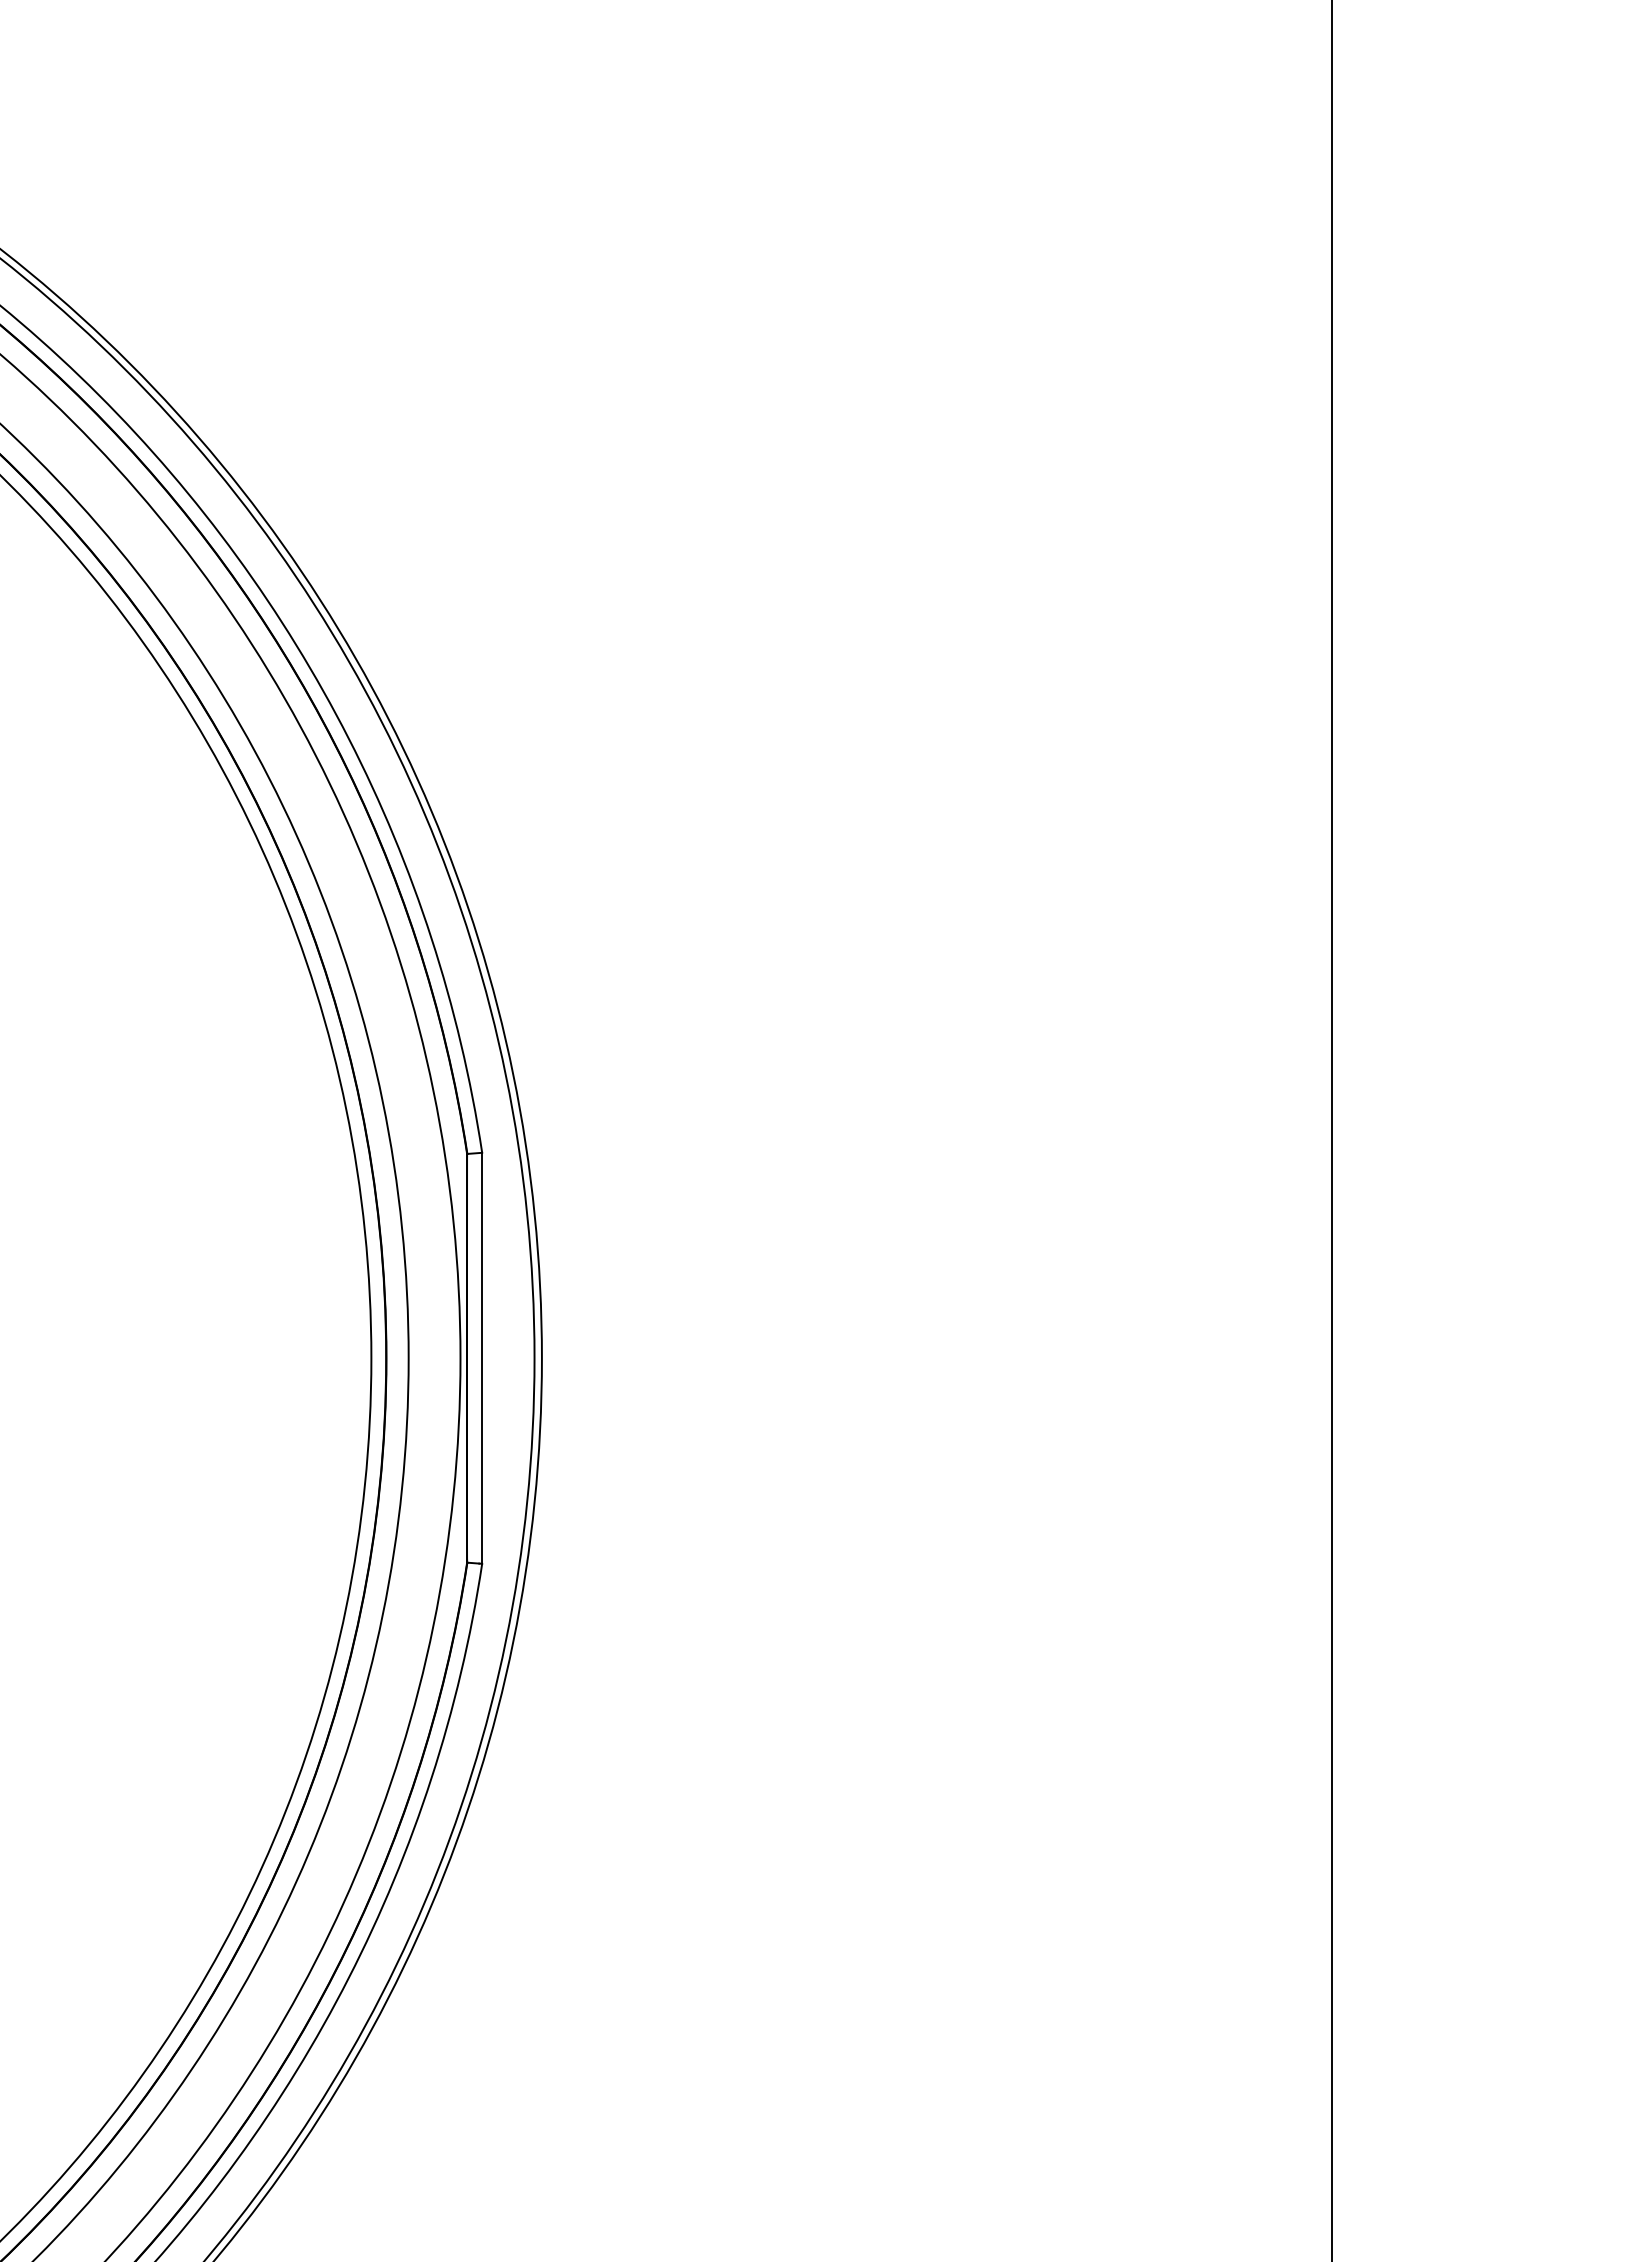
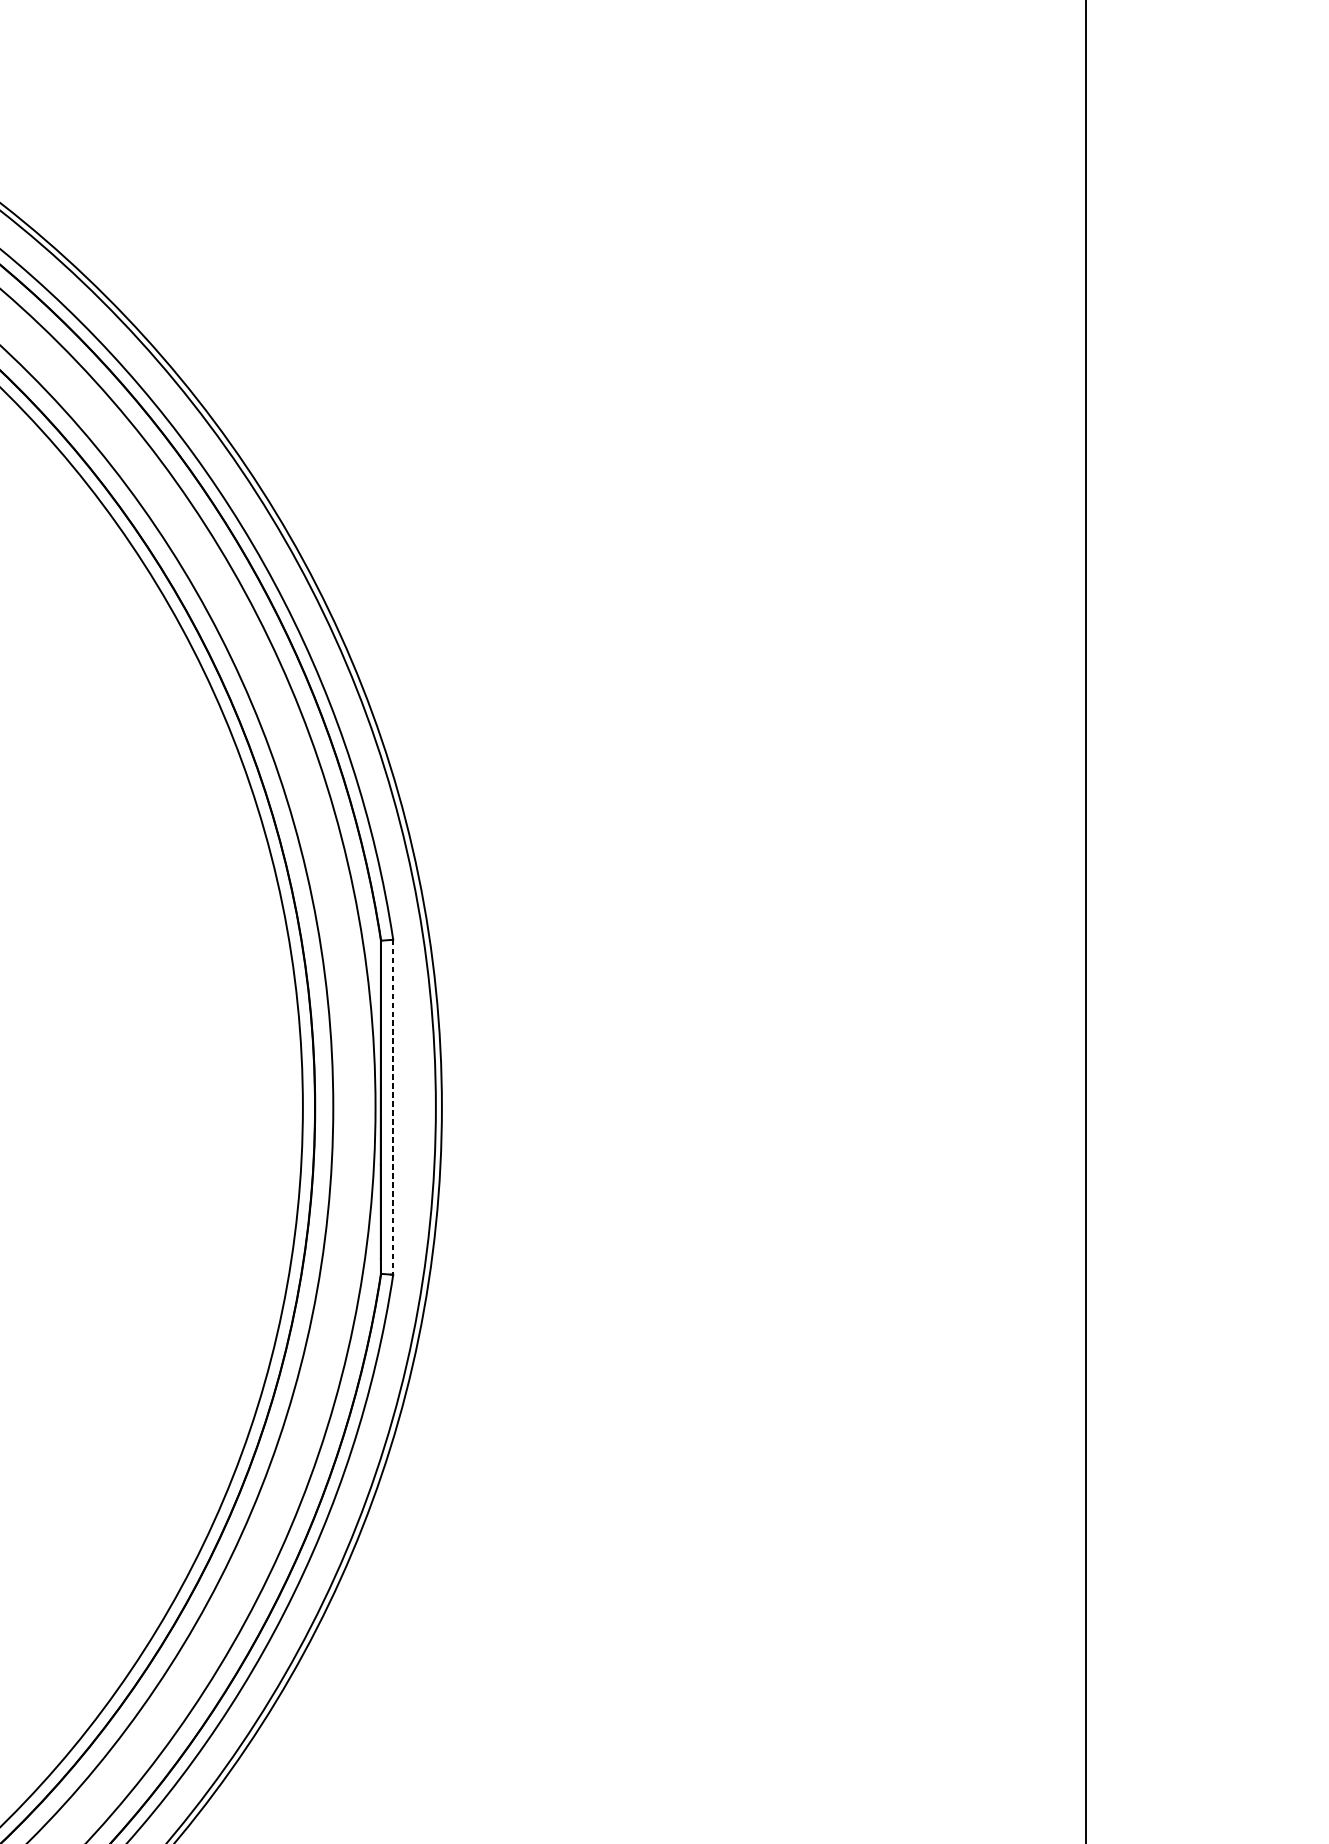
line: (482, 1358) -> (393, 1107), solid -> dashed

